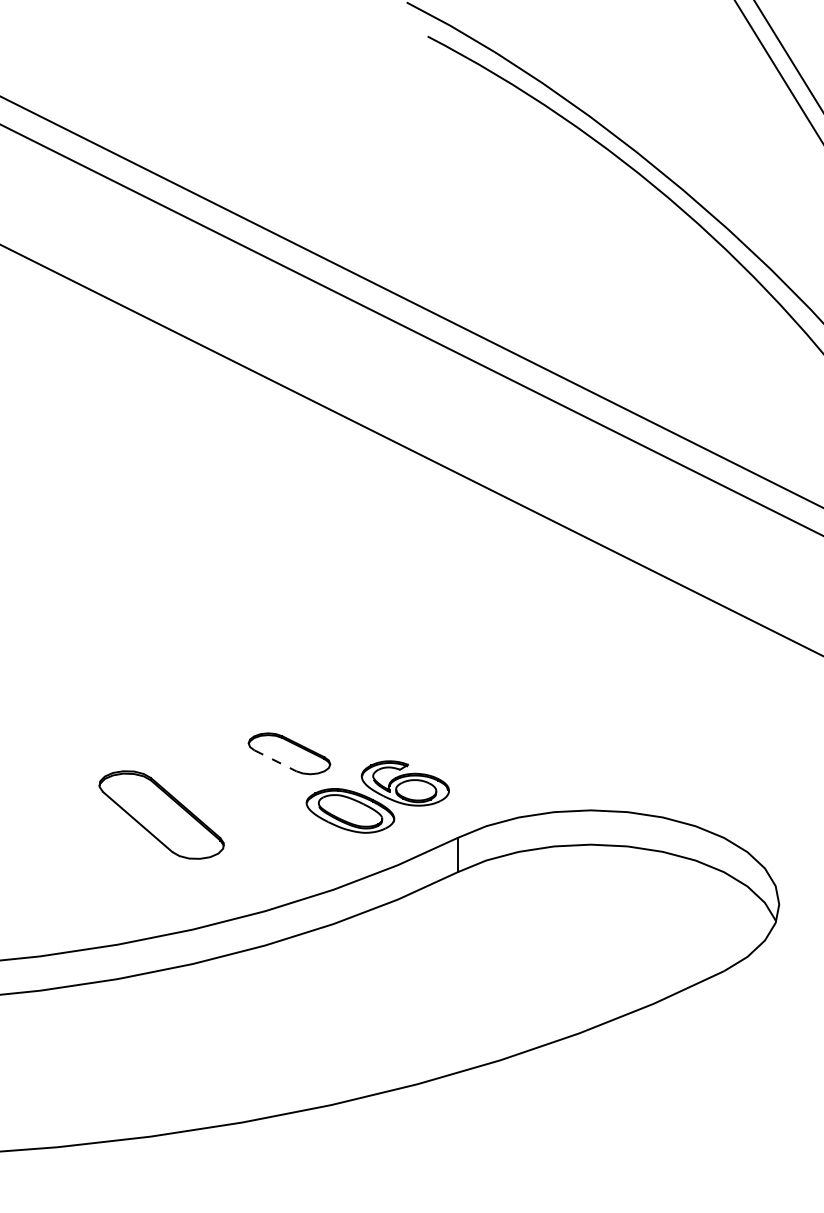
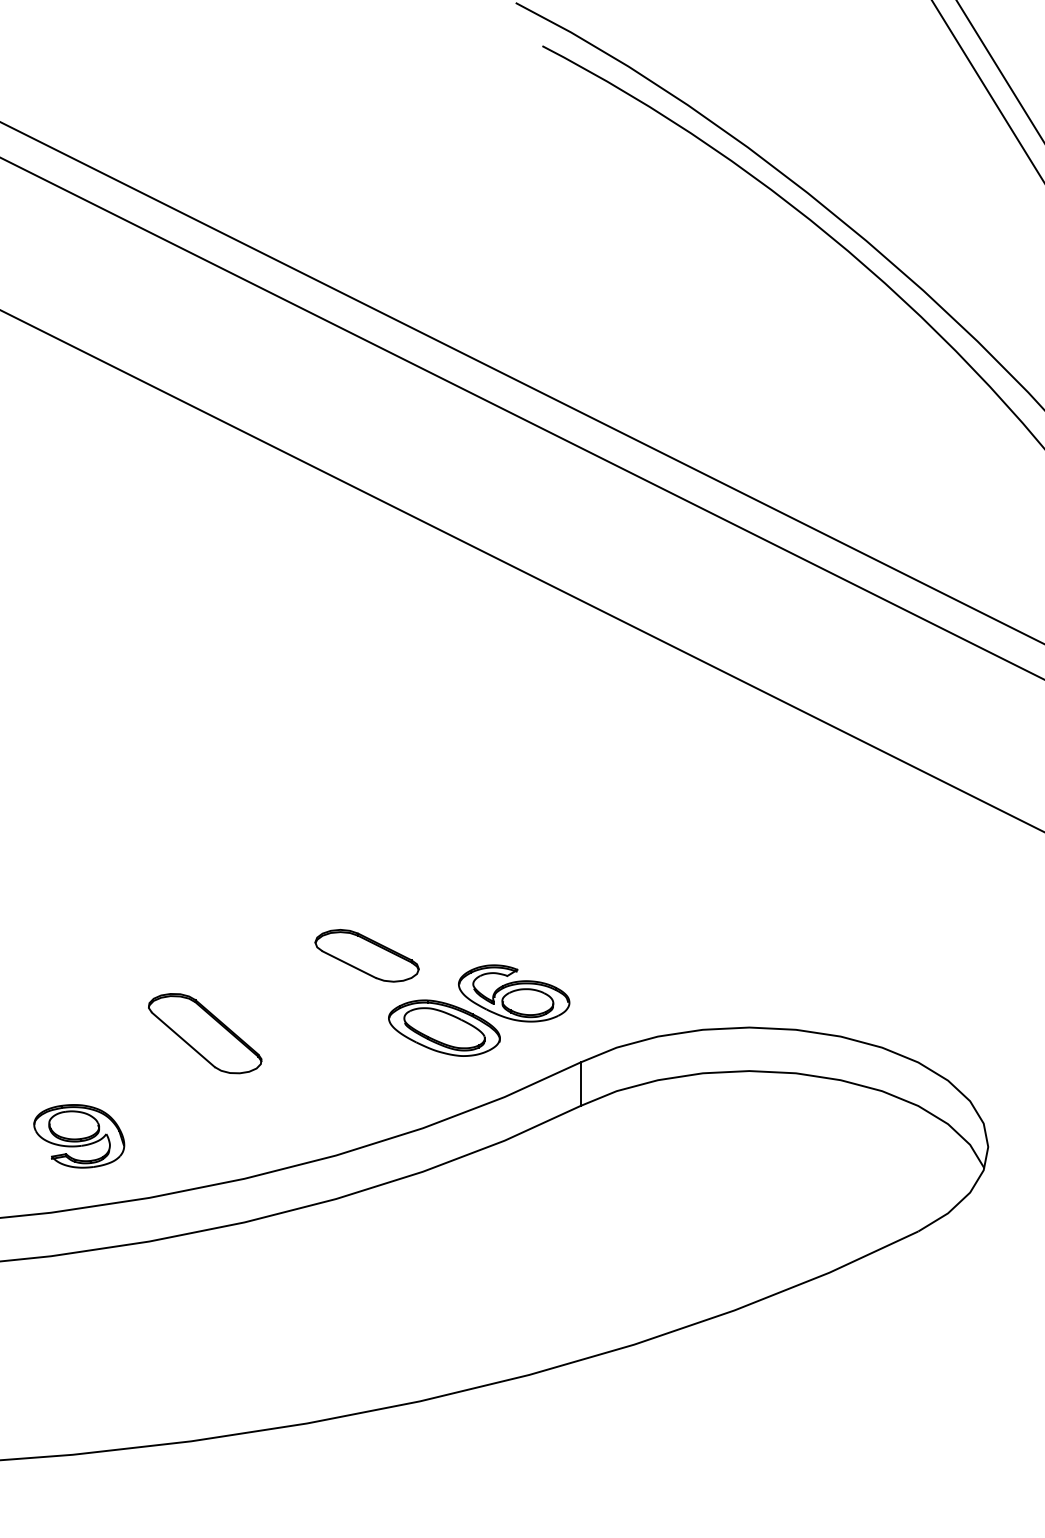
line: (275, 760) -> (349, 964), dashed -> solid
part: (162, 815) -> (205, 1033), size x0.71
part: (62, 896) -> (79, 1136), added

